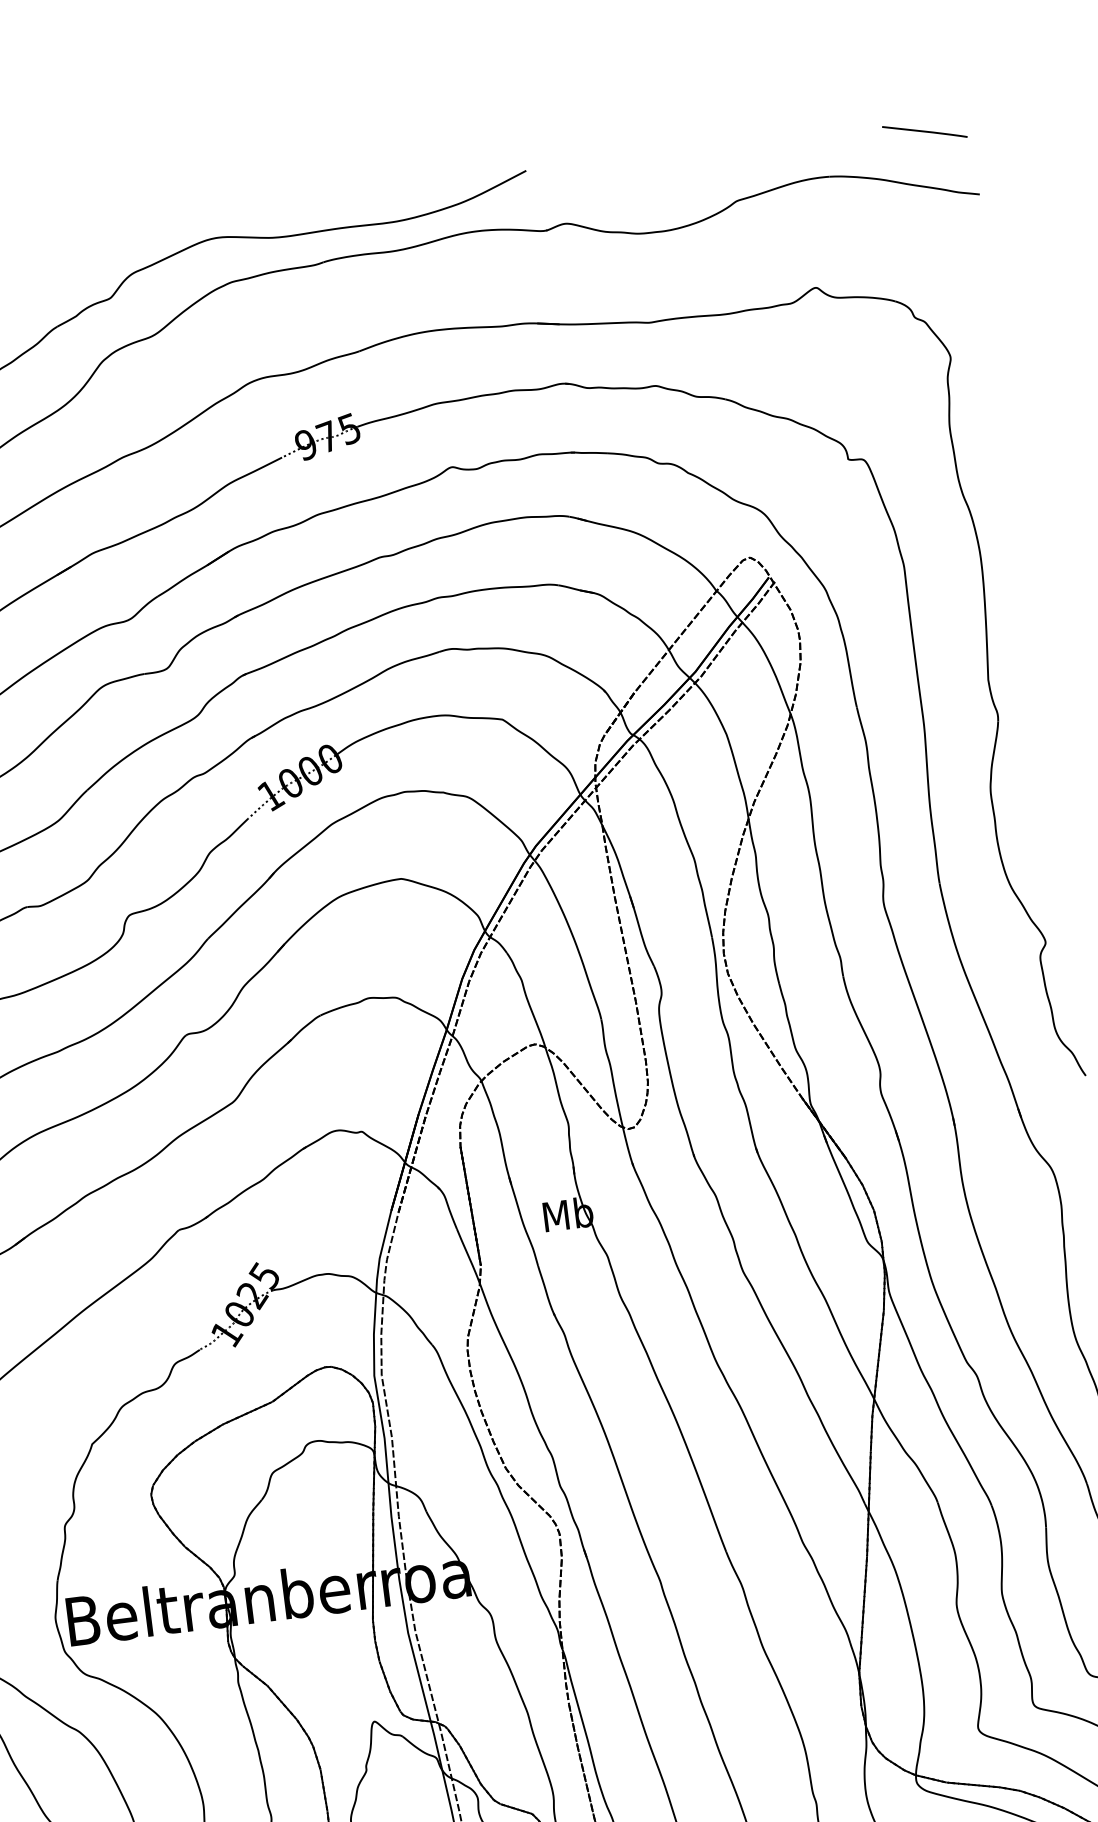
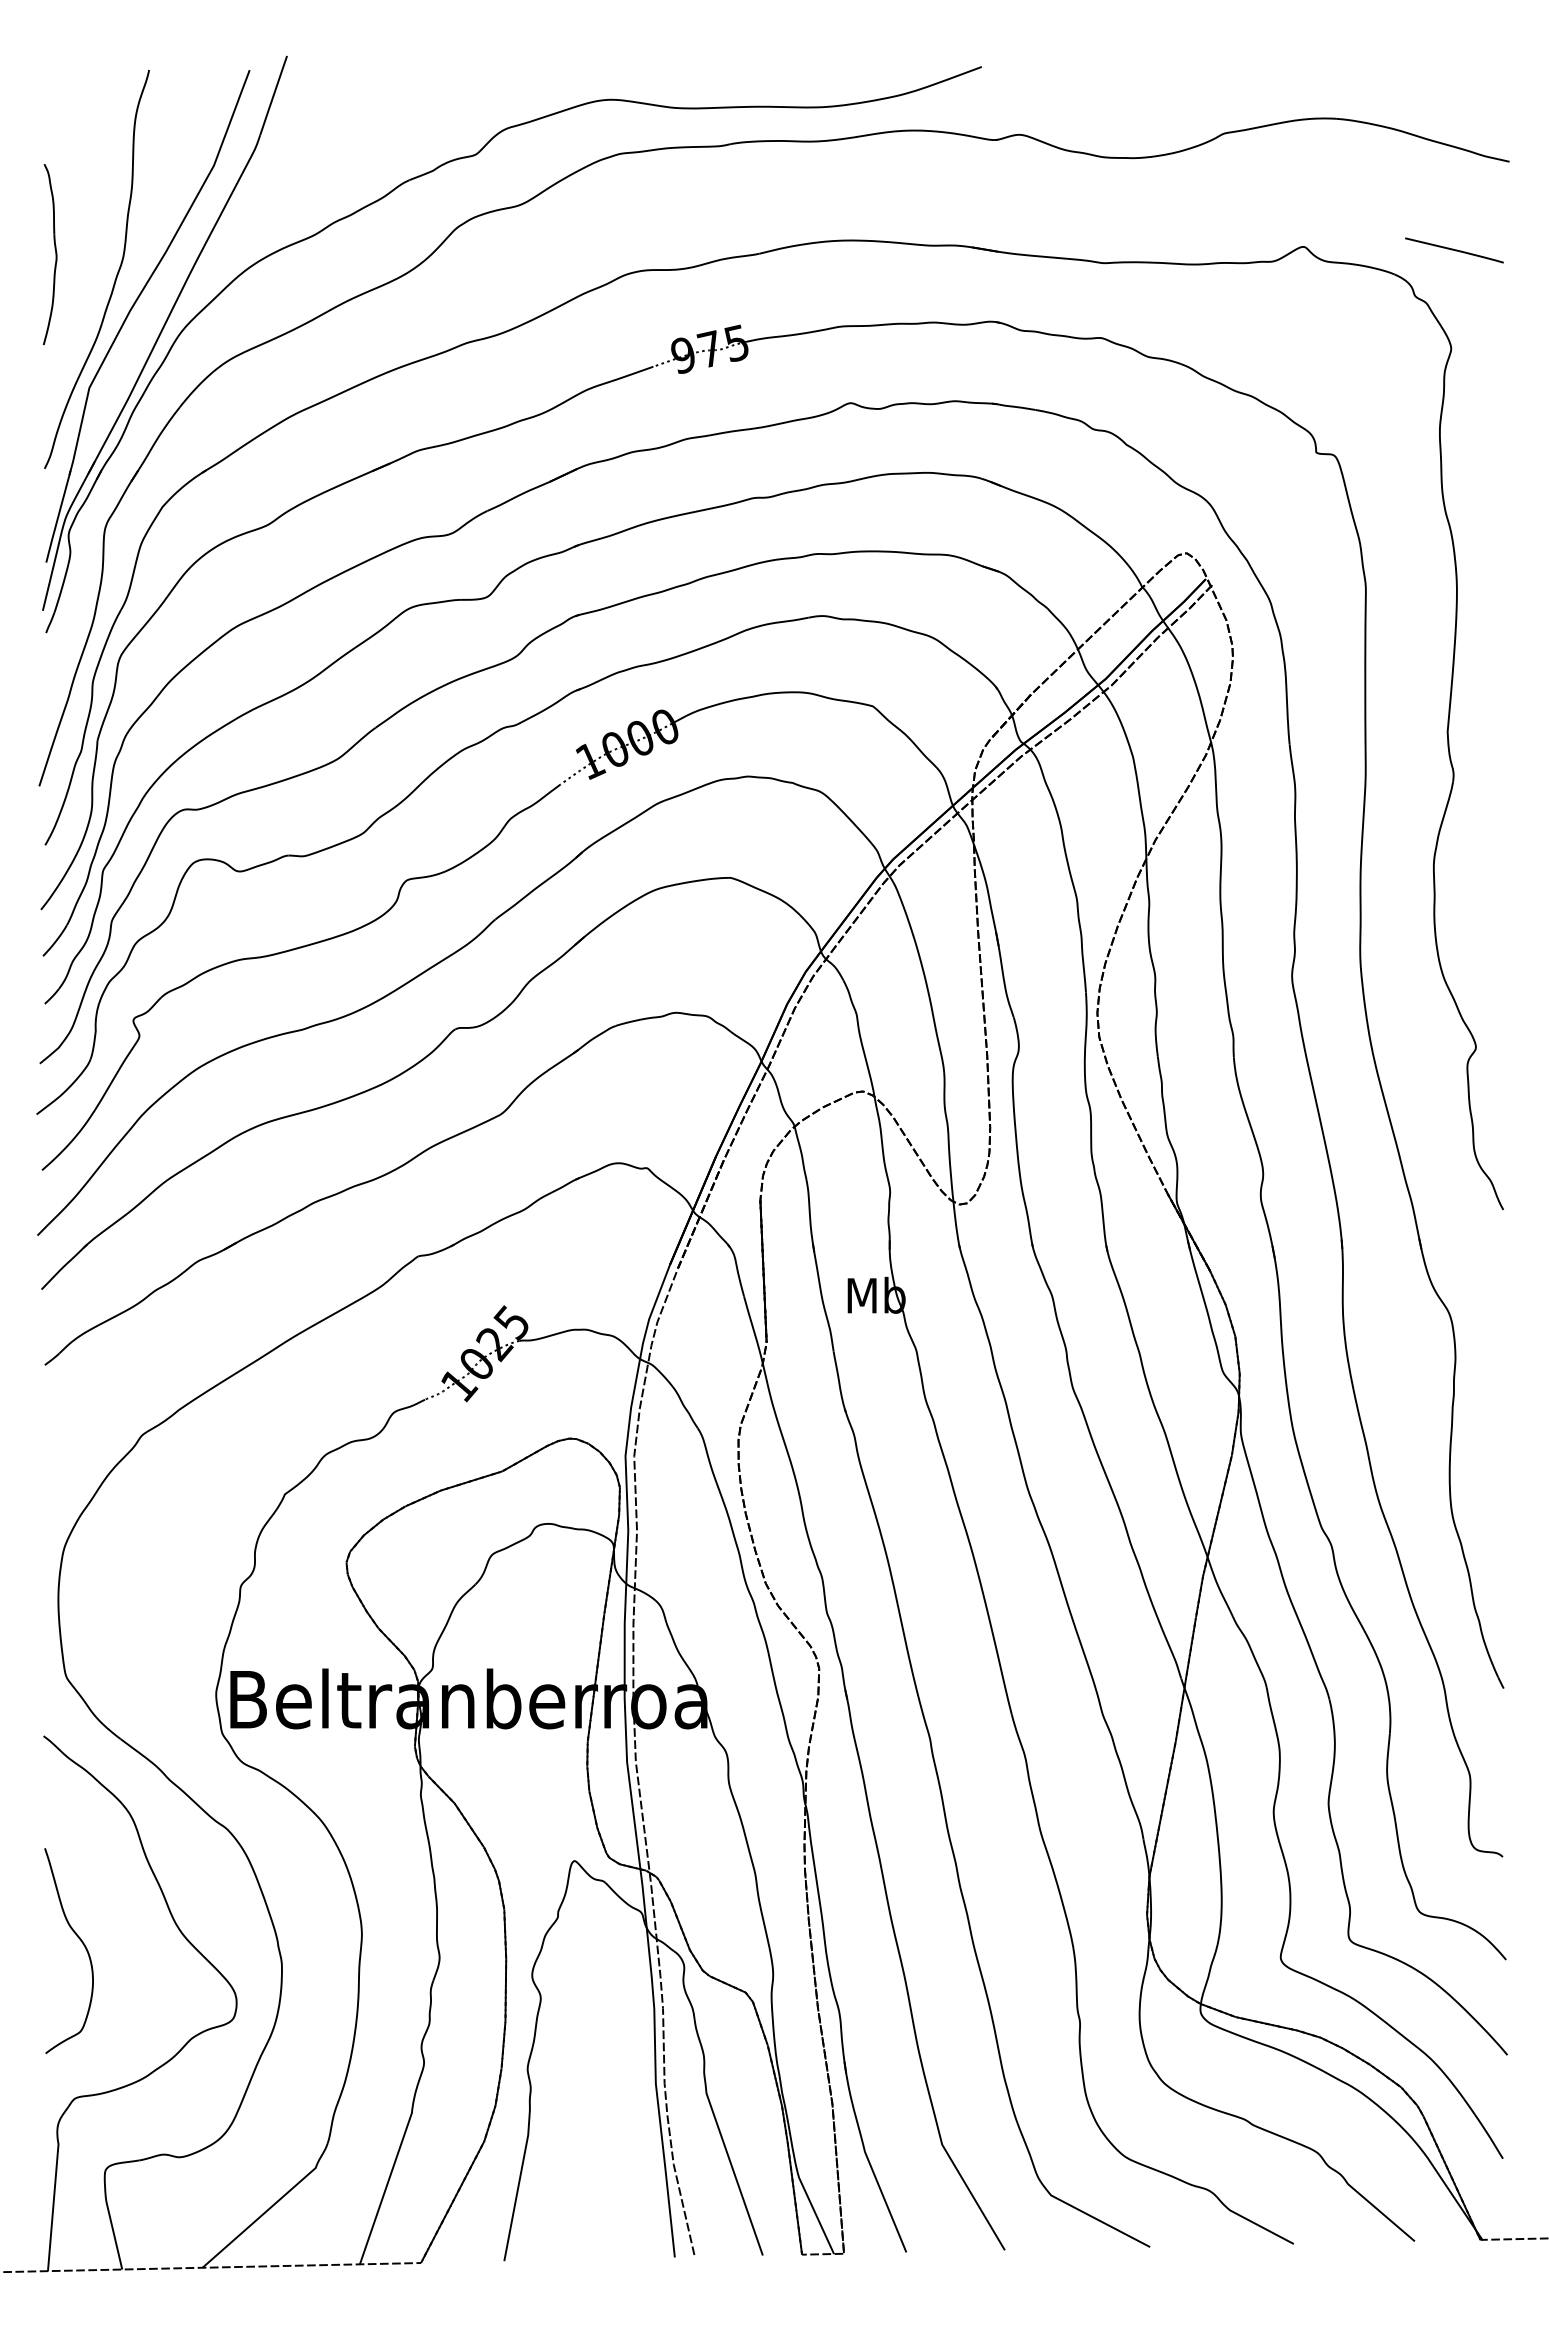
line: (924, 131) -> (1454, 250), moved

